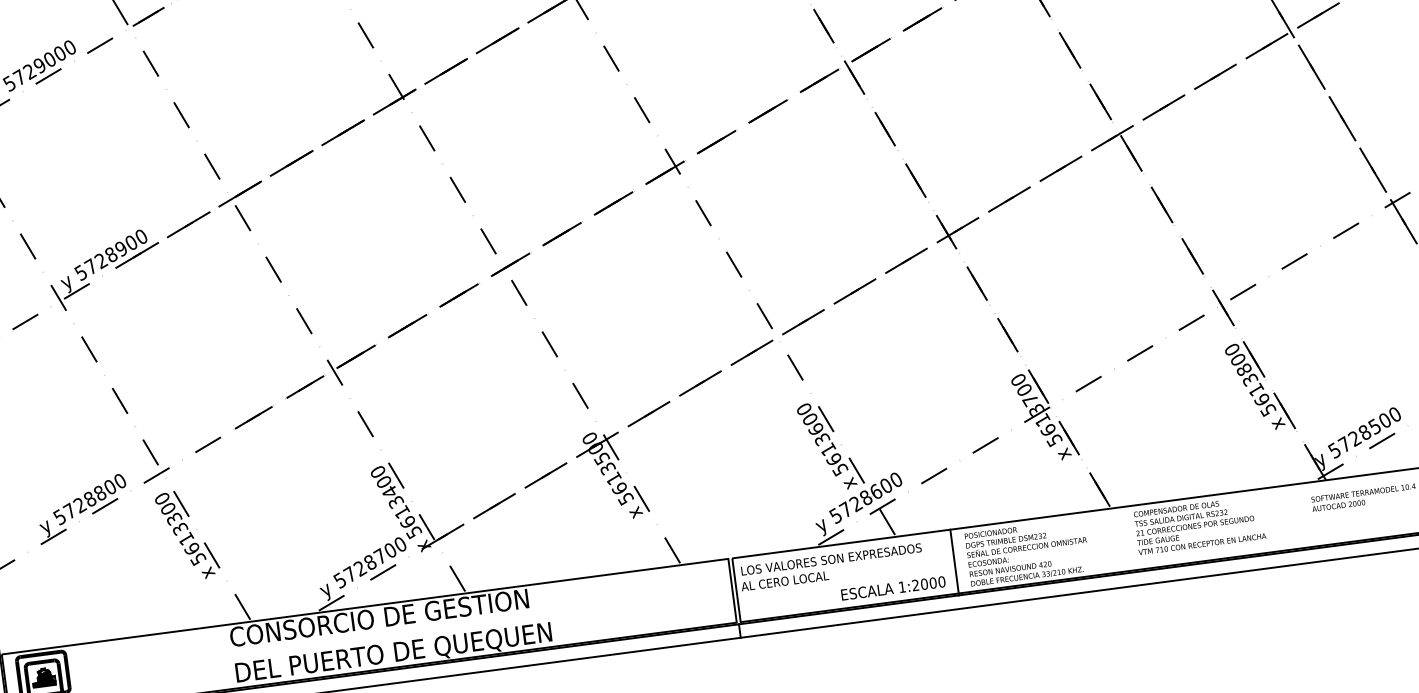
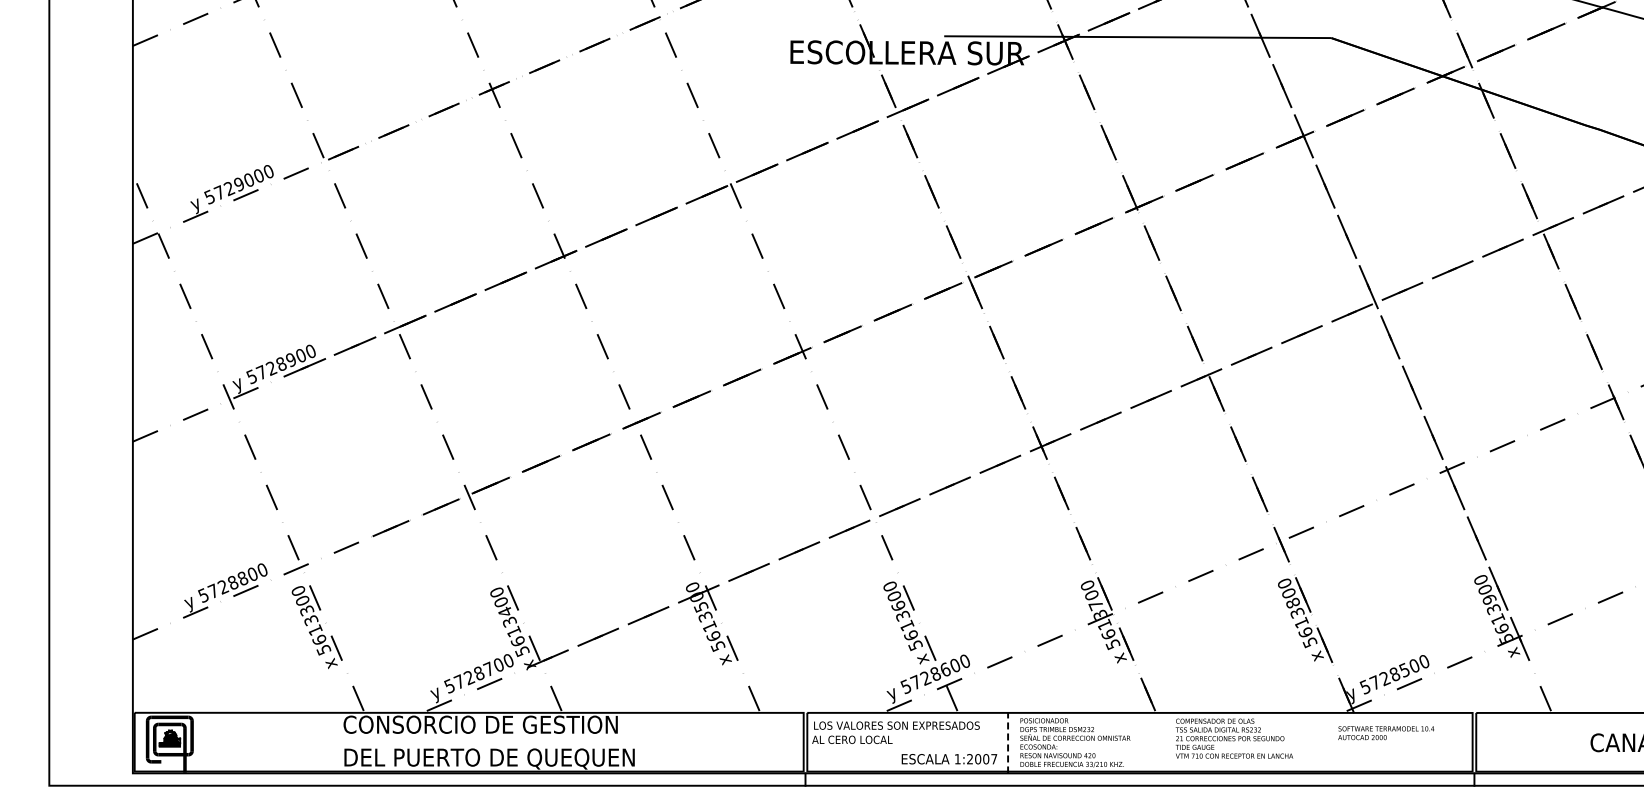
line: (955, 561) -> (1008, 742), solid -> dashed
text: (942, 582) -> (994, 759), 1:2000 -> 1:2007

